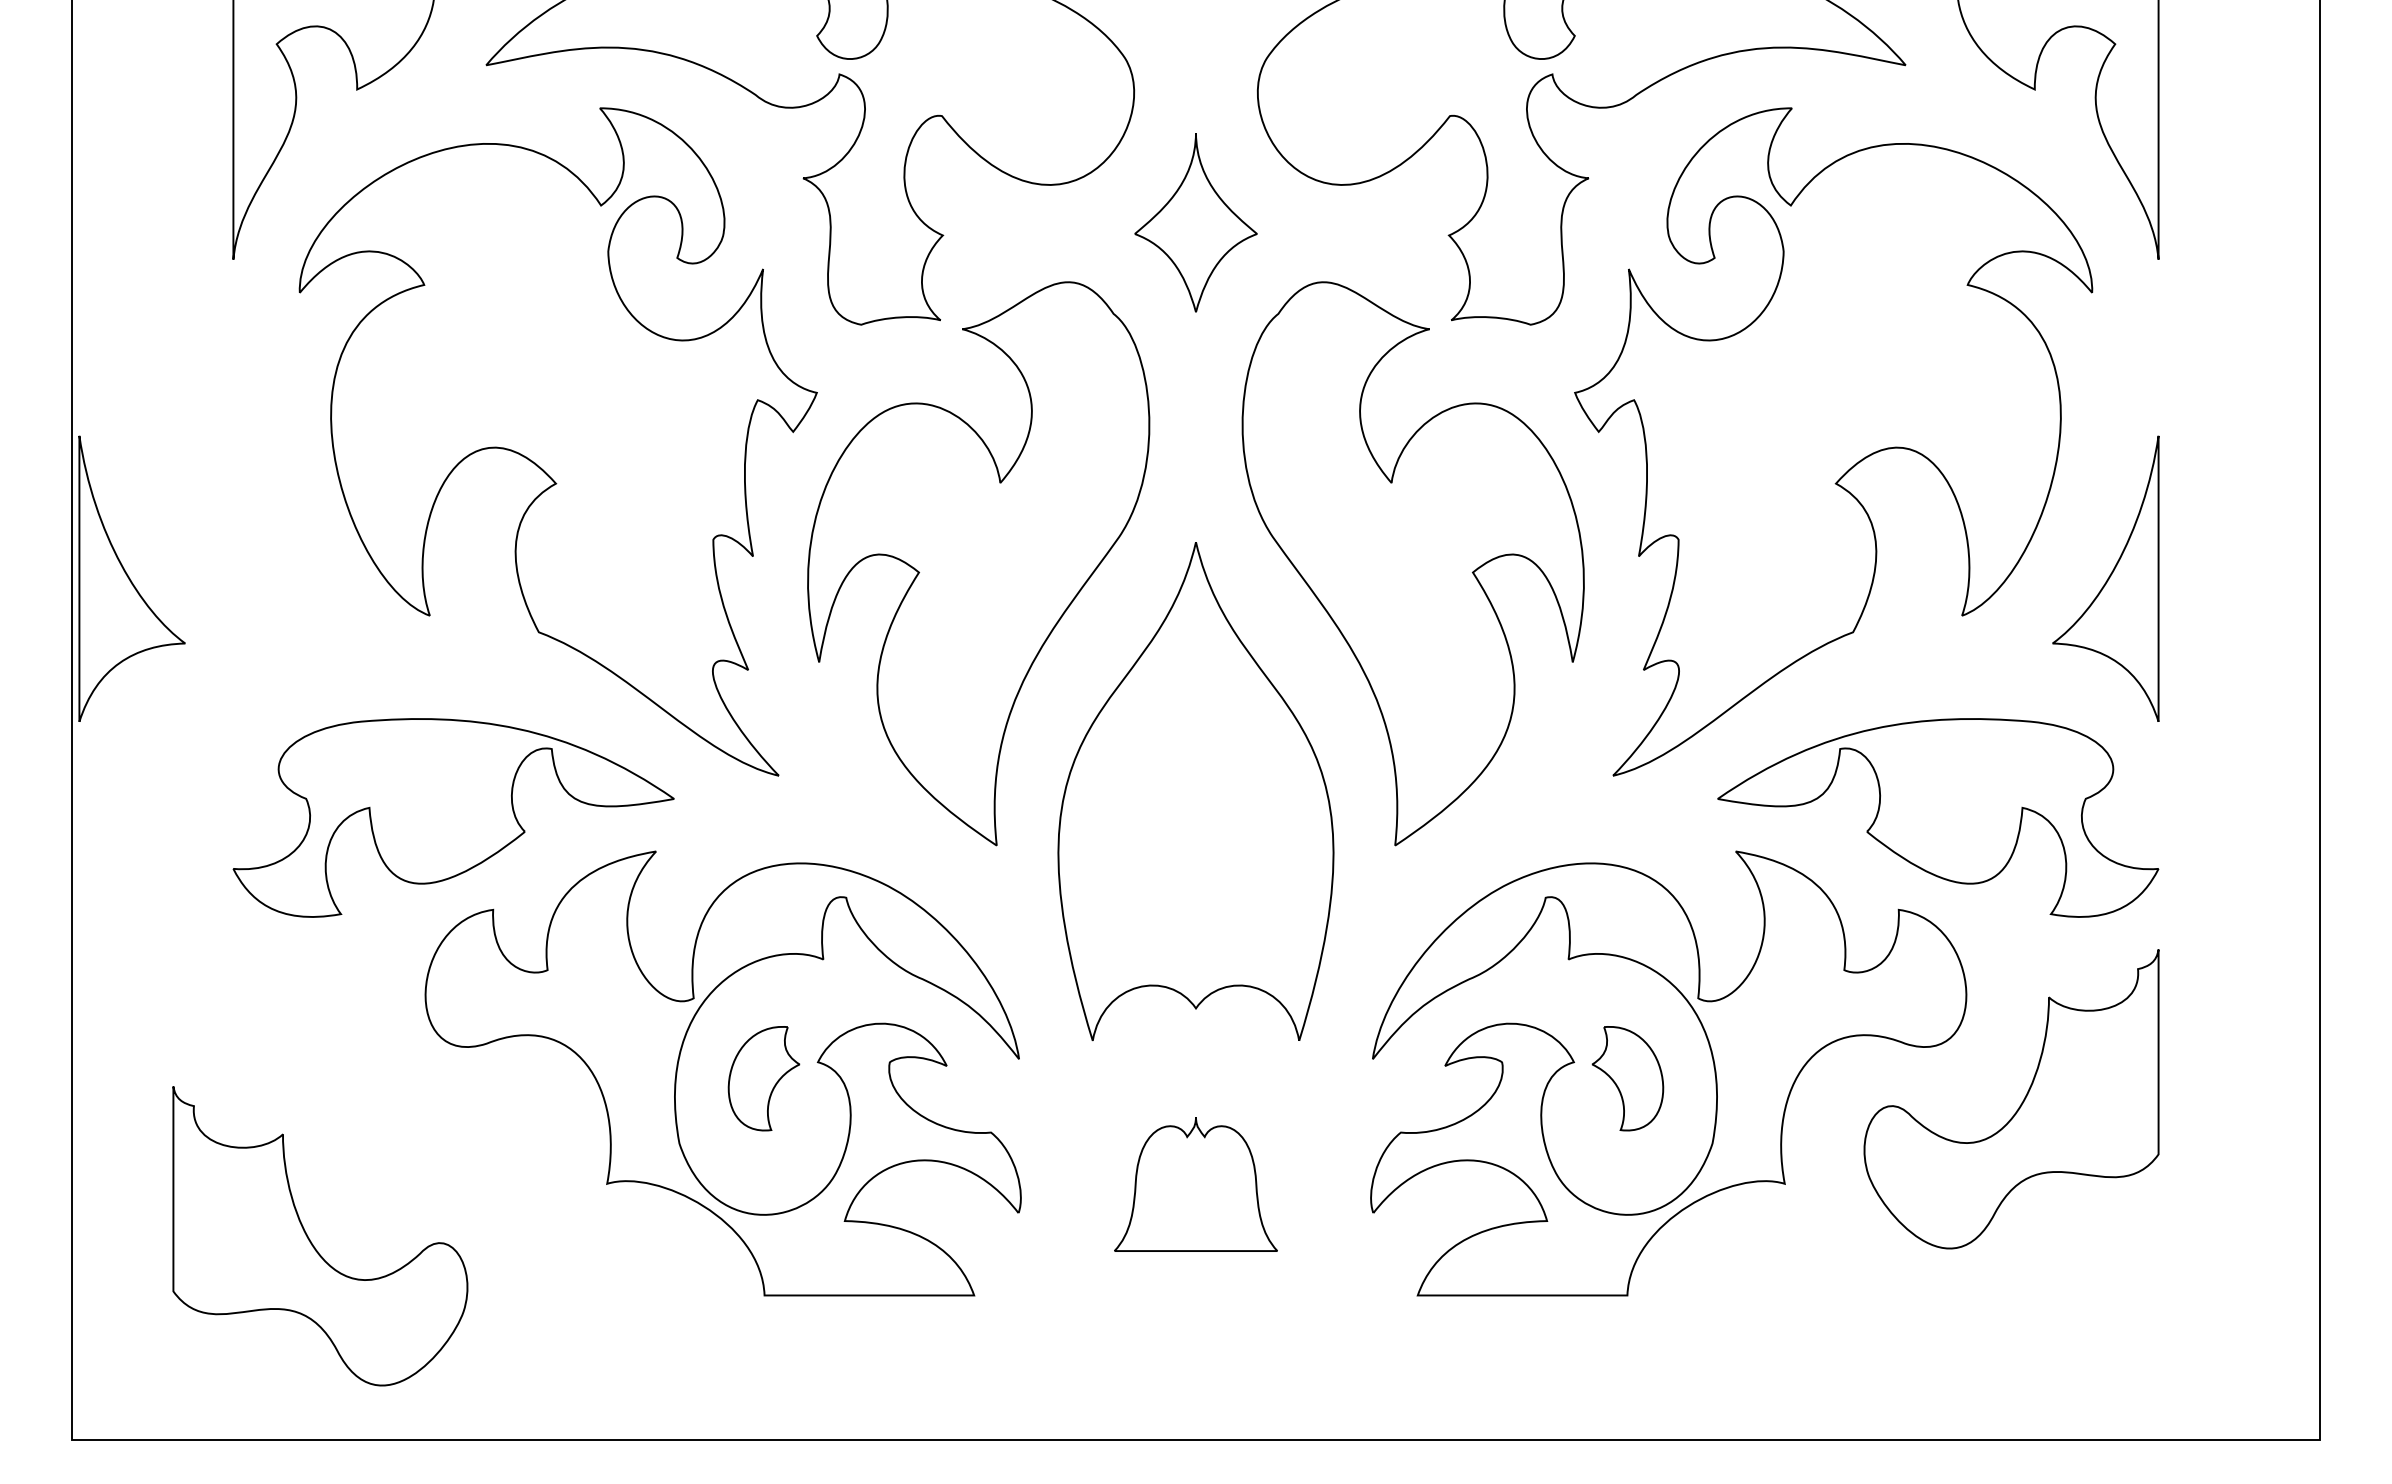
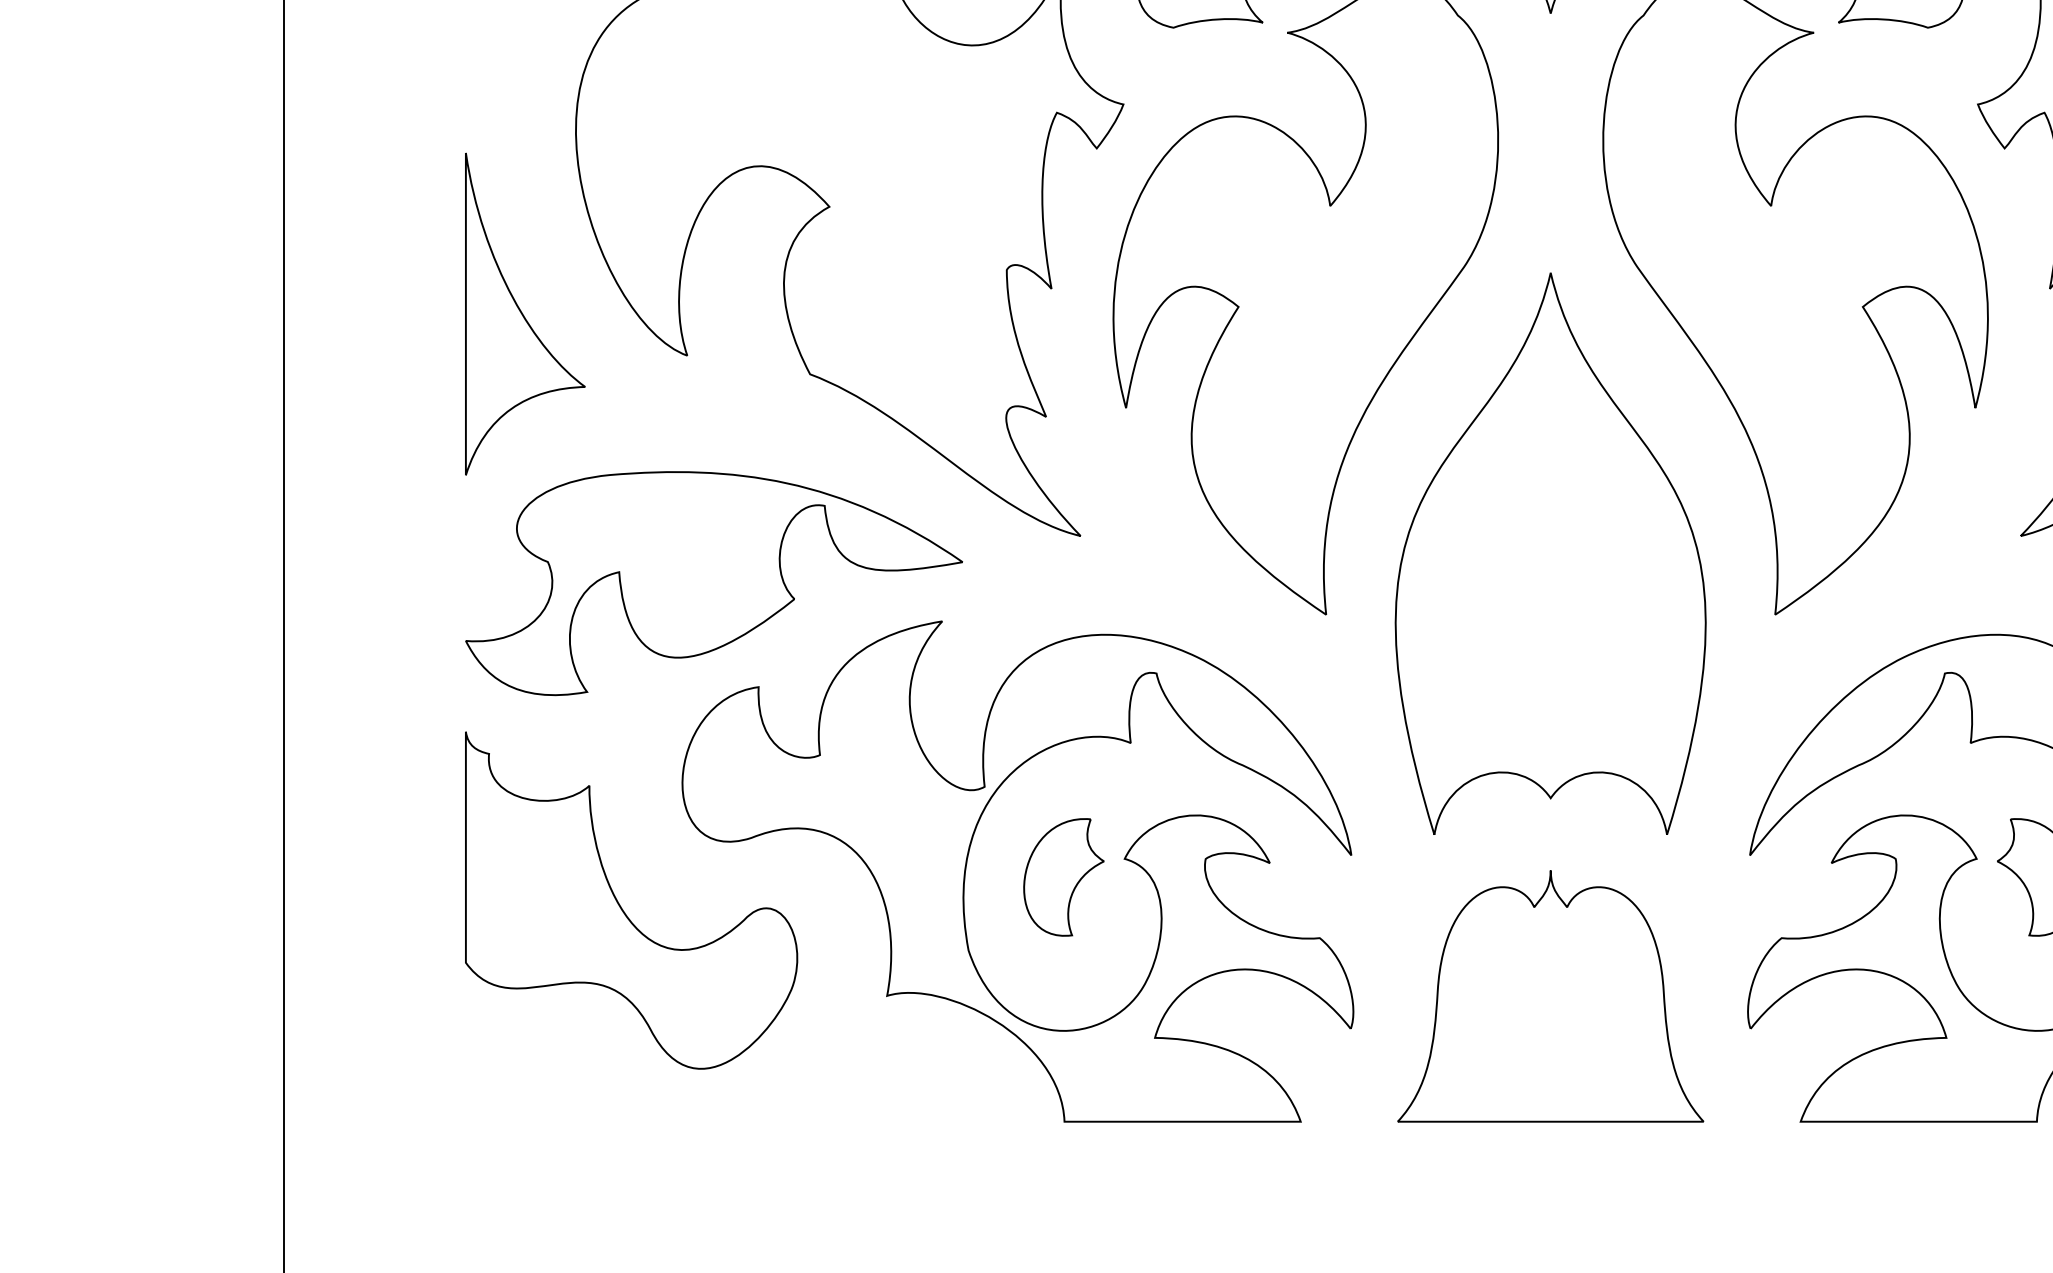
part: (131, 578) -> (524, 313), moved
part: (1195, 1184) -> (1550, 996), size x1.67
part: (311, 1241) -> (621, 906), moved

